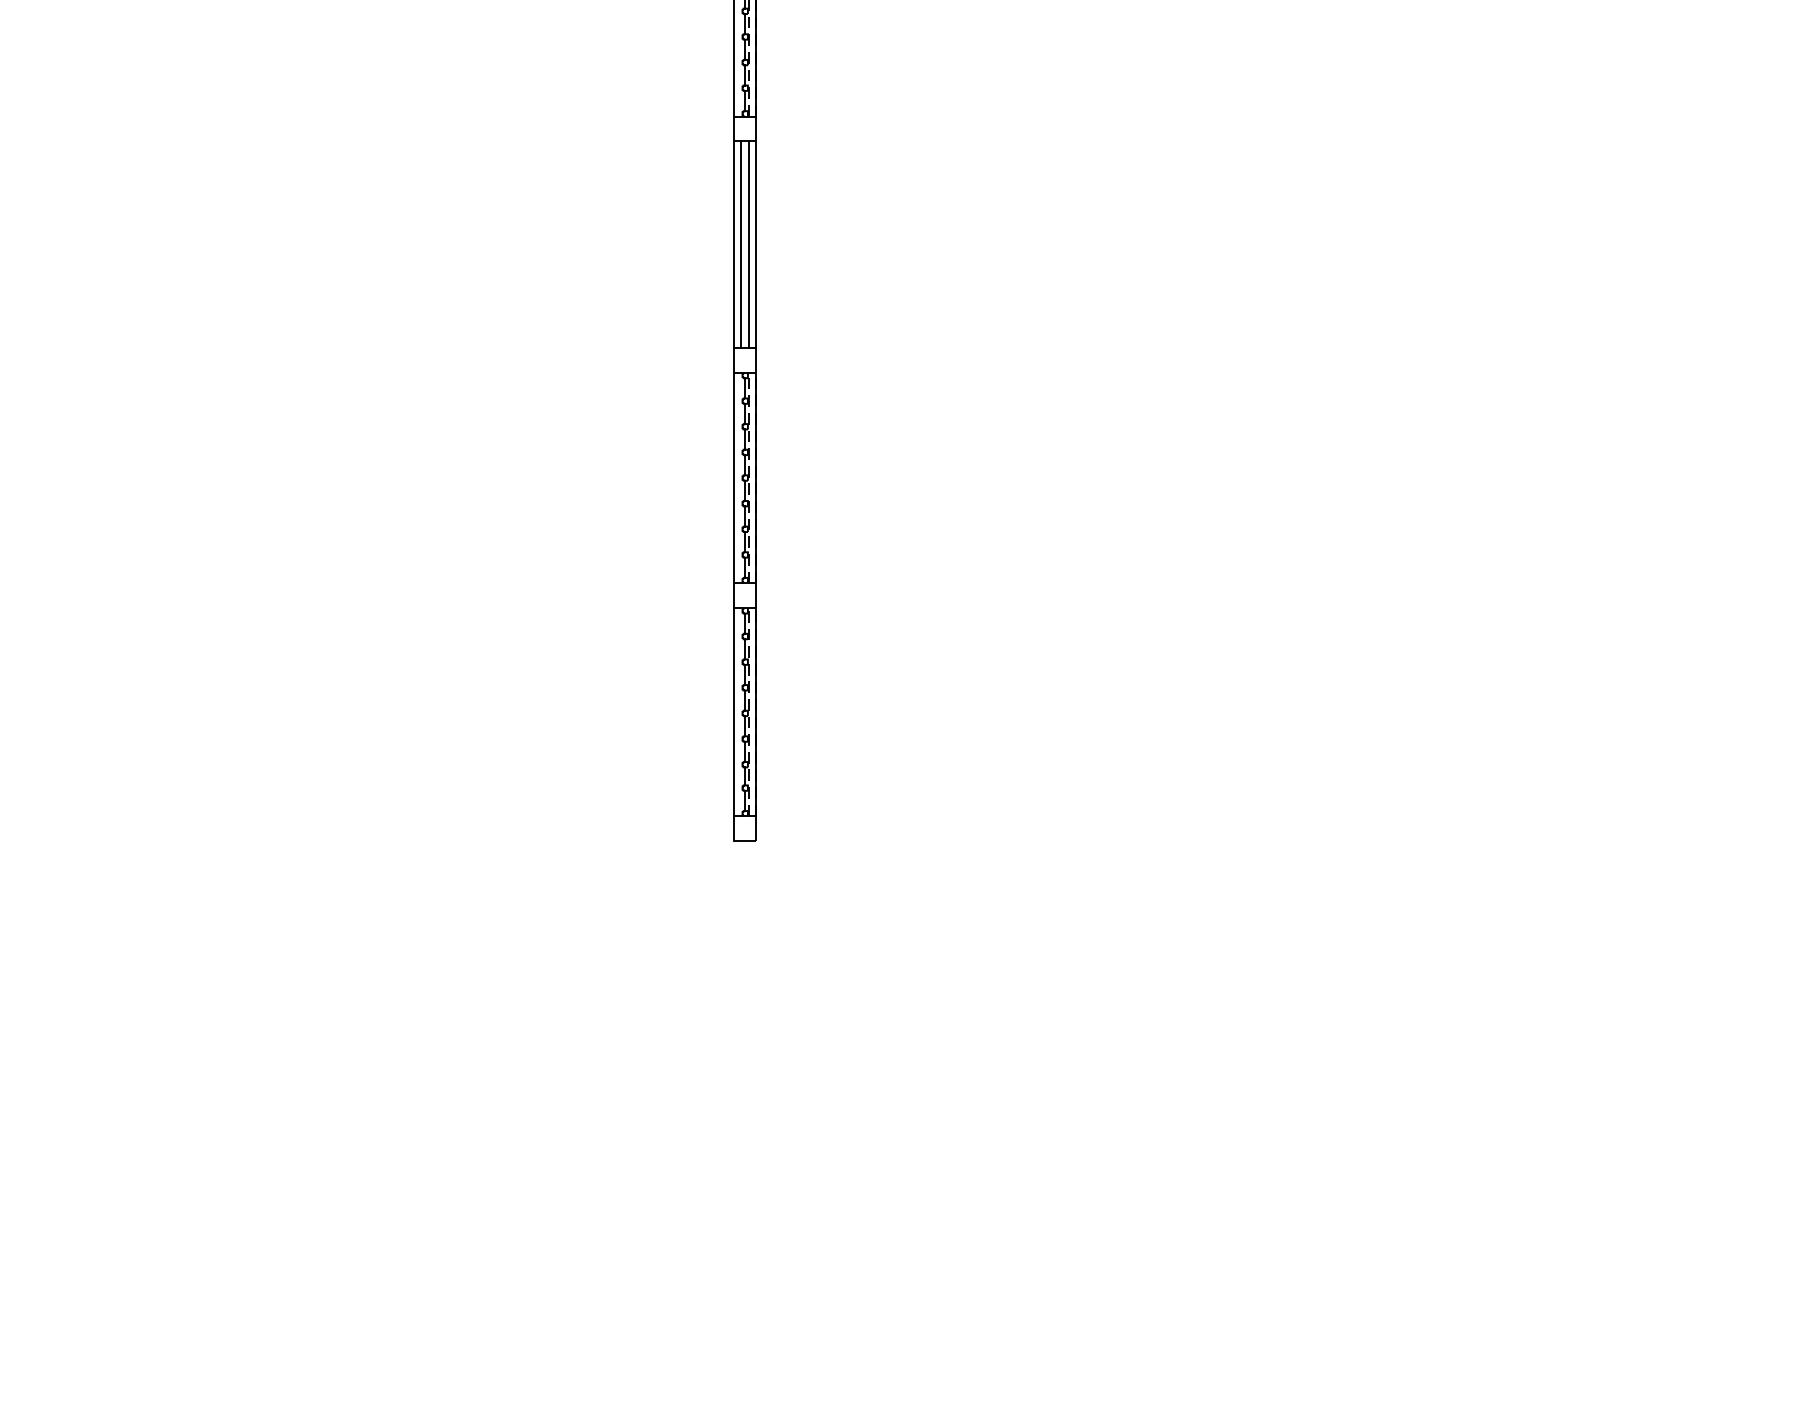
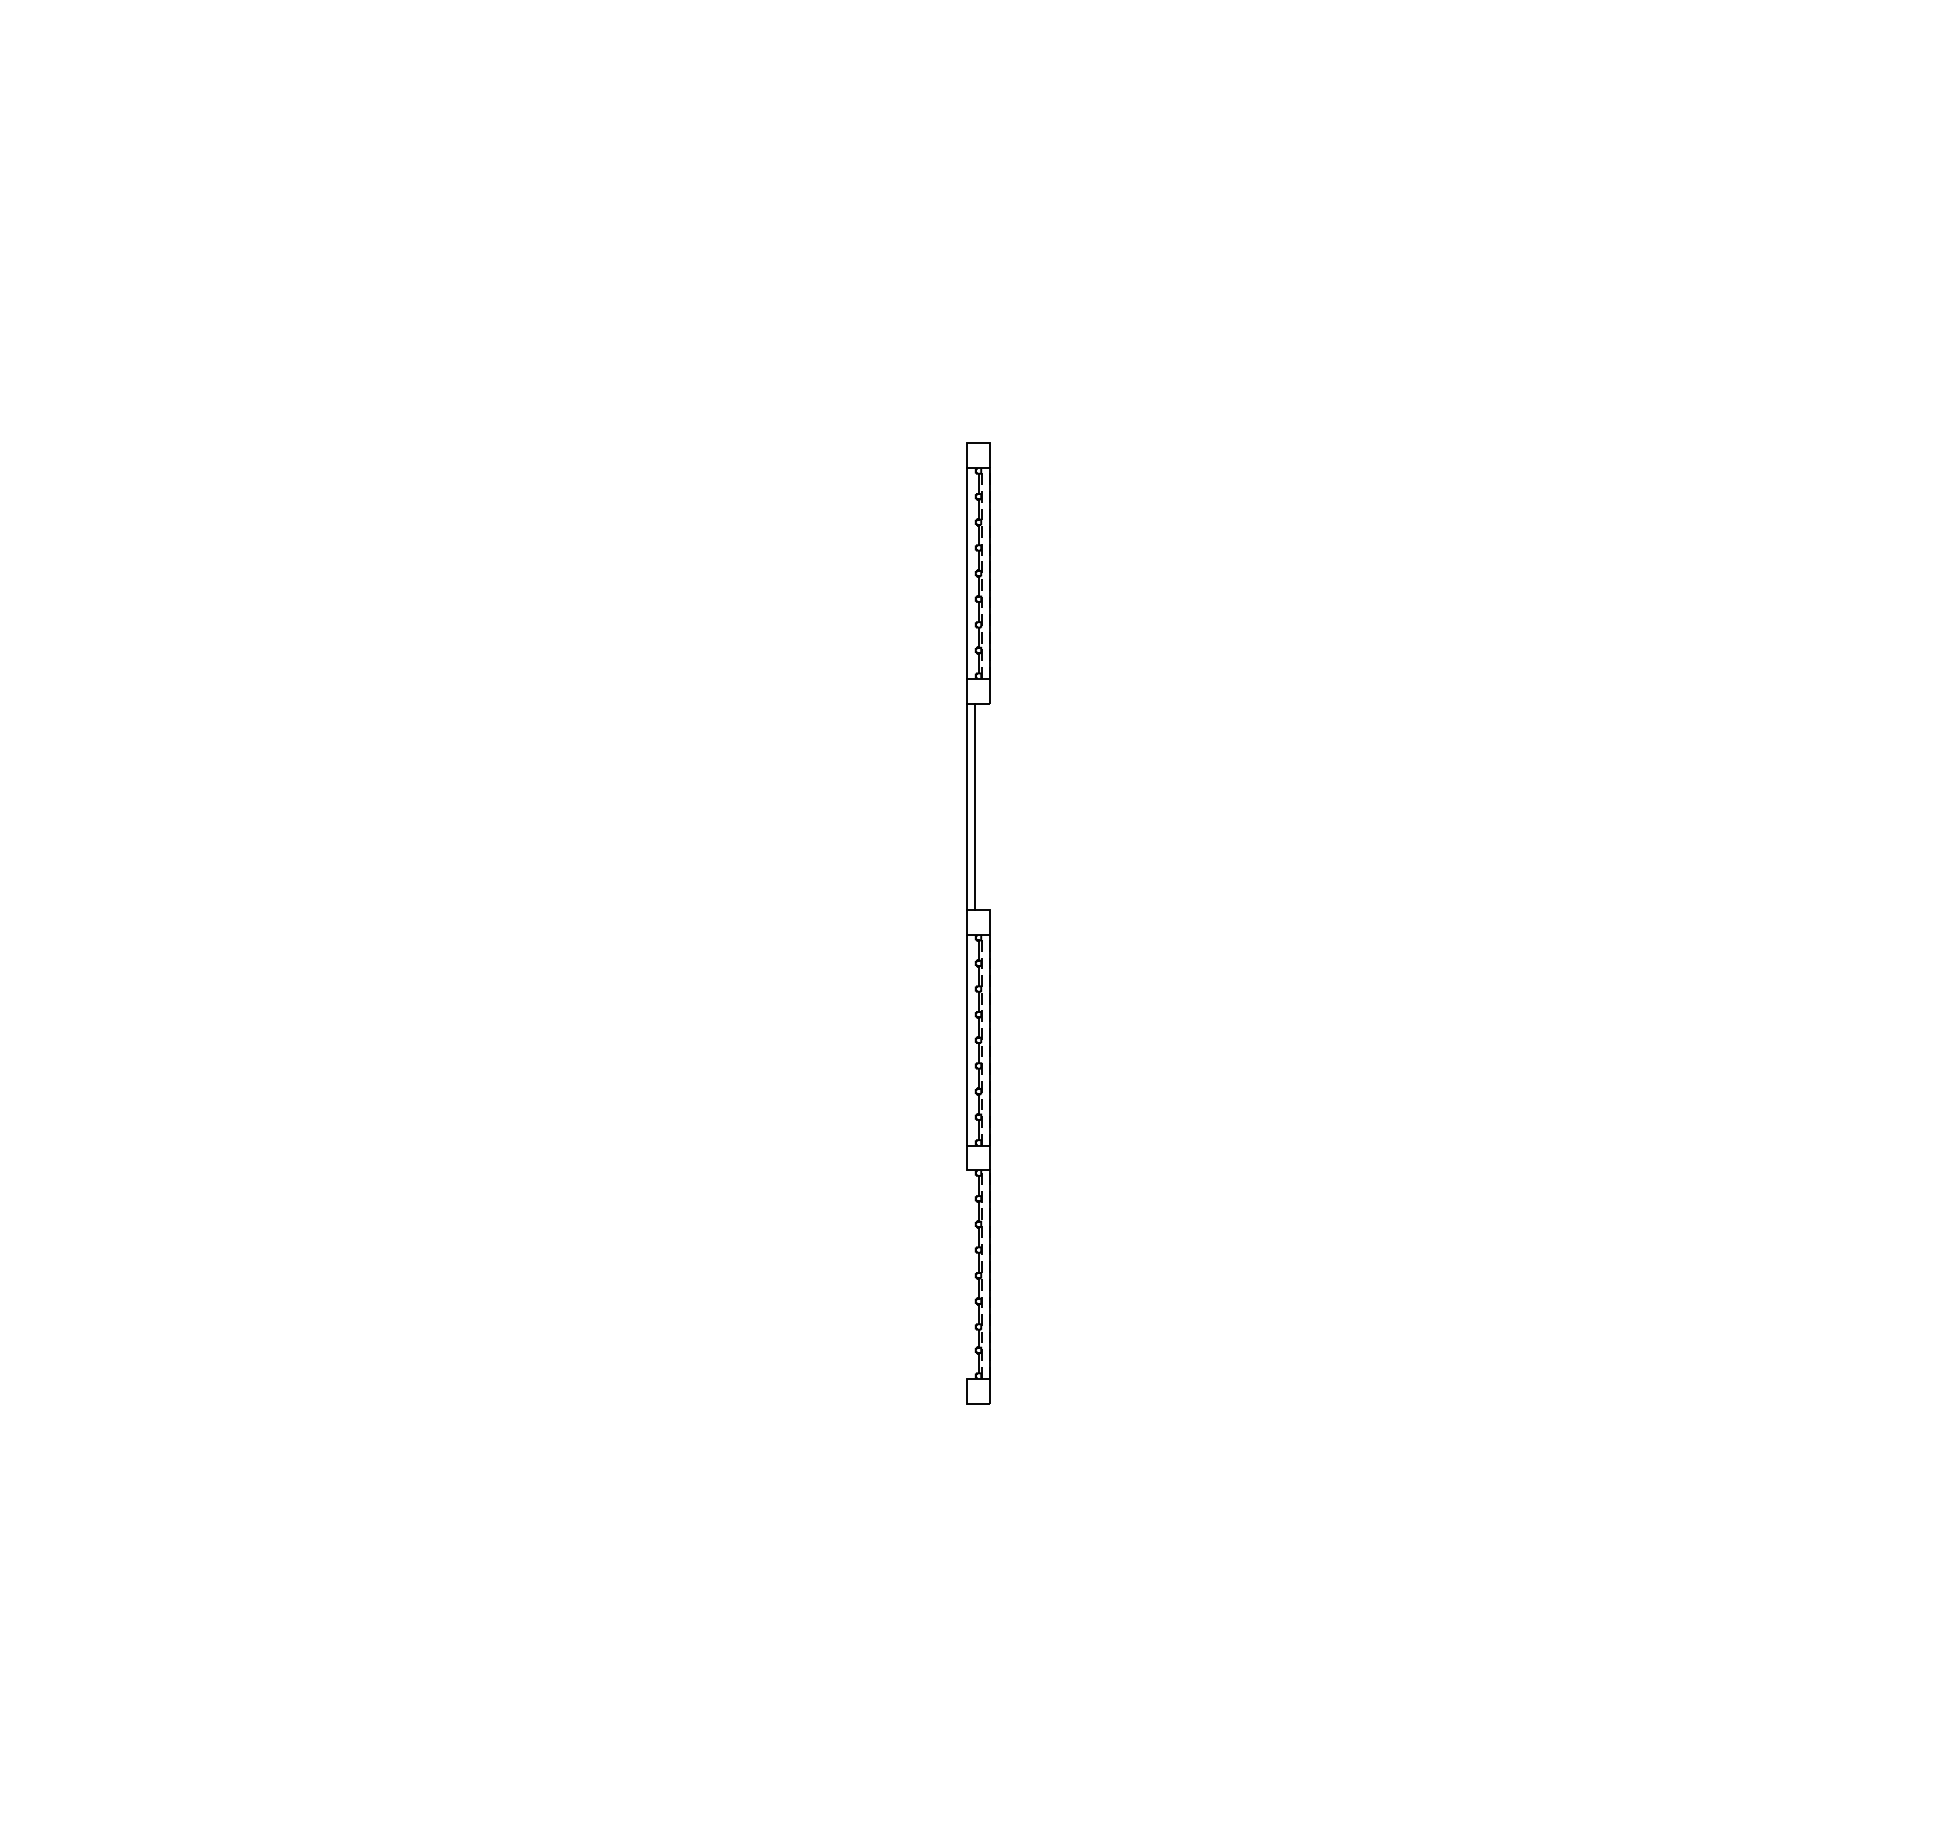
line: (749, 244) -> (982, 806), removed
line: (756, 244) -> (989, 806), removed
line: (734, 712) -> (967, 1274), removed

